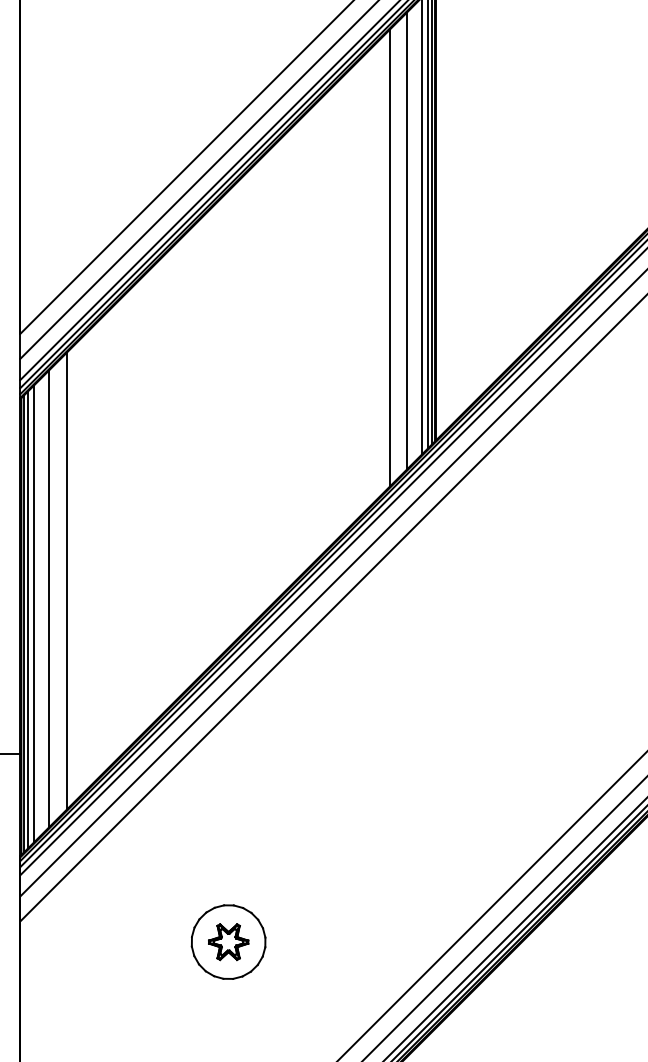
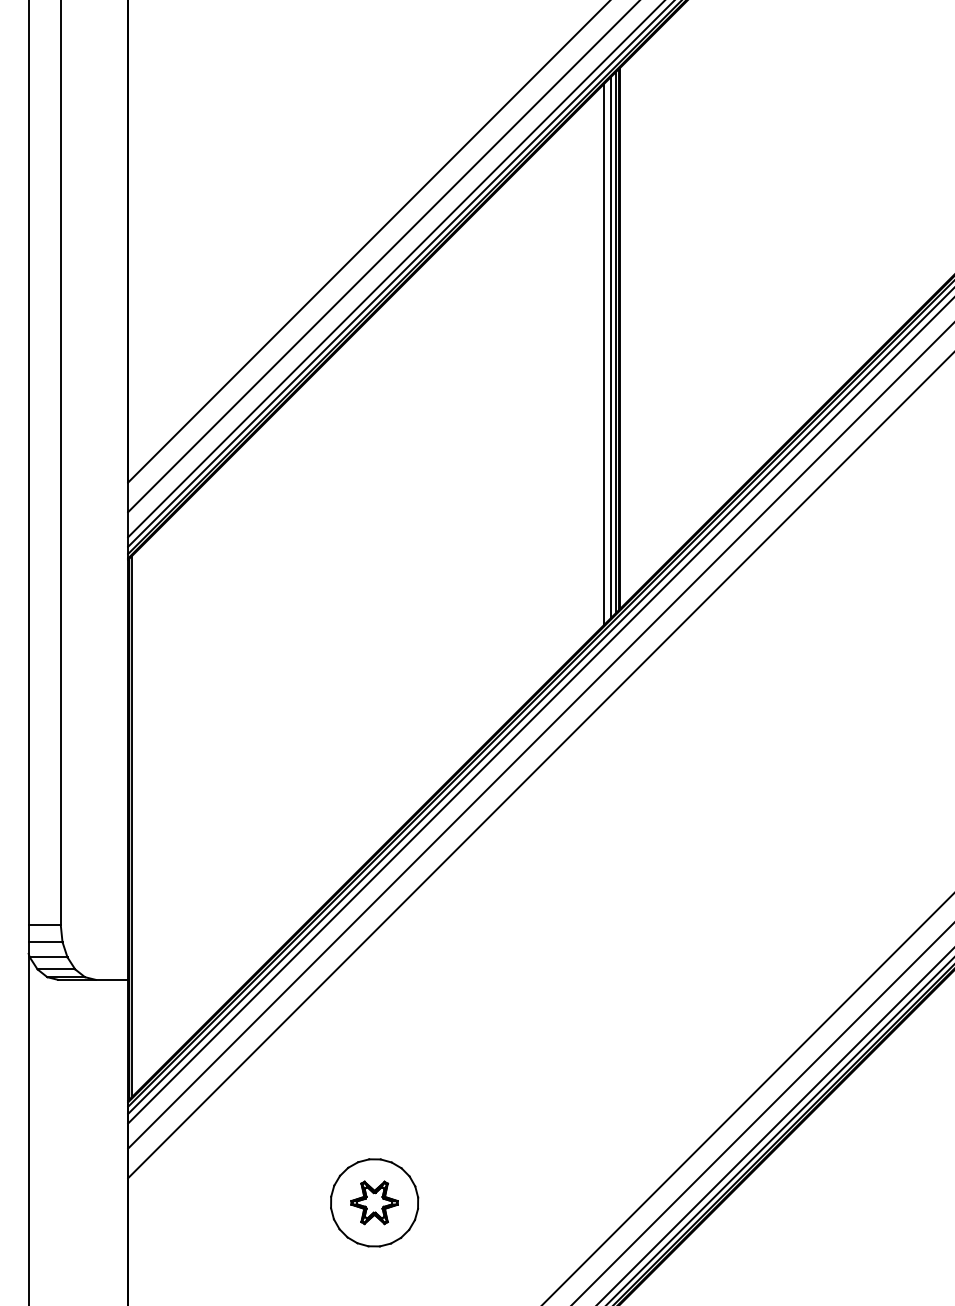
line: (407, 239) -> (586, 371), removed
line: (389, 257) -> (565, 392), removed
line: (66, 581) -> (182, 775), removed
line: (48, 598) -> (161, 796), removed
line: (34, 613) -> (144, 813), removed
line: (28, 619) -> (137, 820), removed

